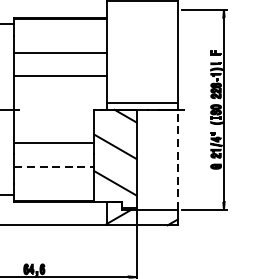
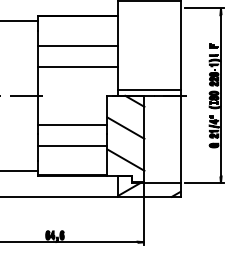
line: (177, 159) -> (180, 139), dashed -> solid
line: (54, 166) -> (72, 145), dashed -> solid

